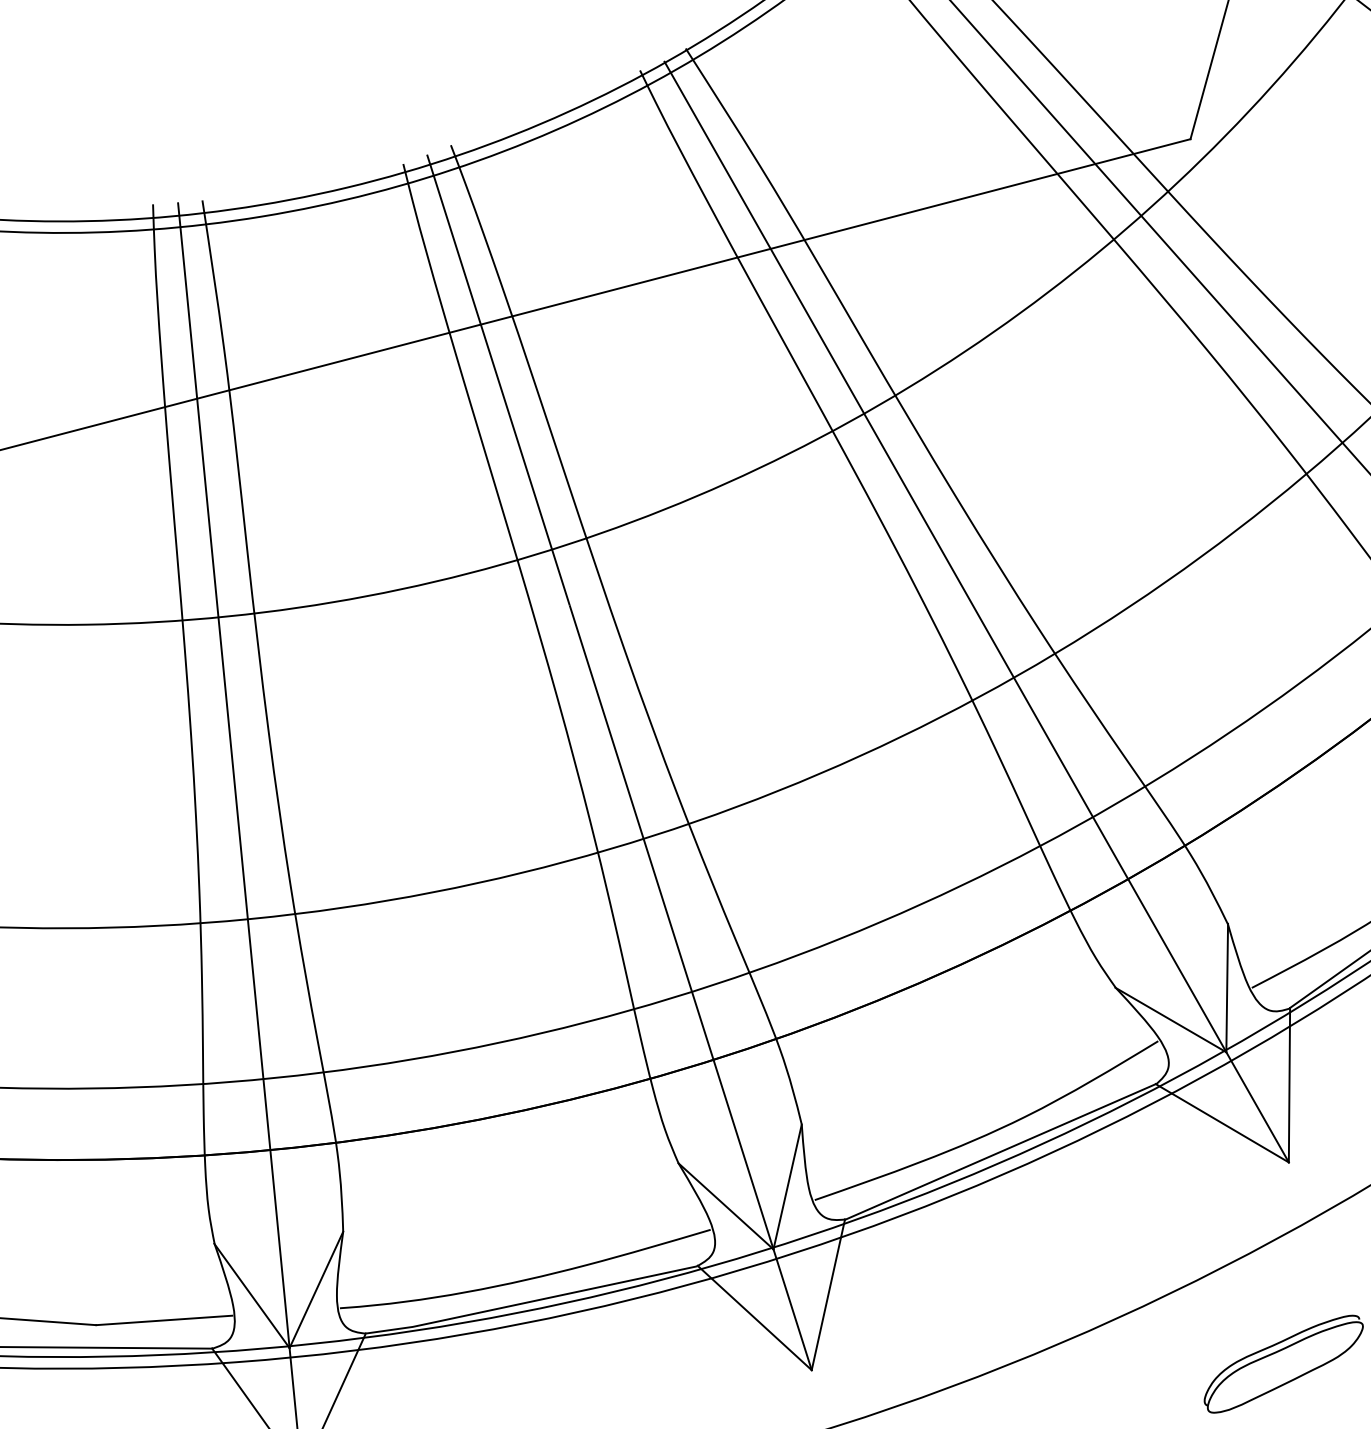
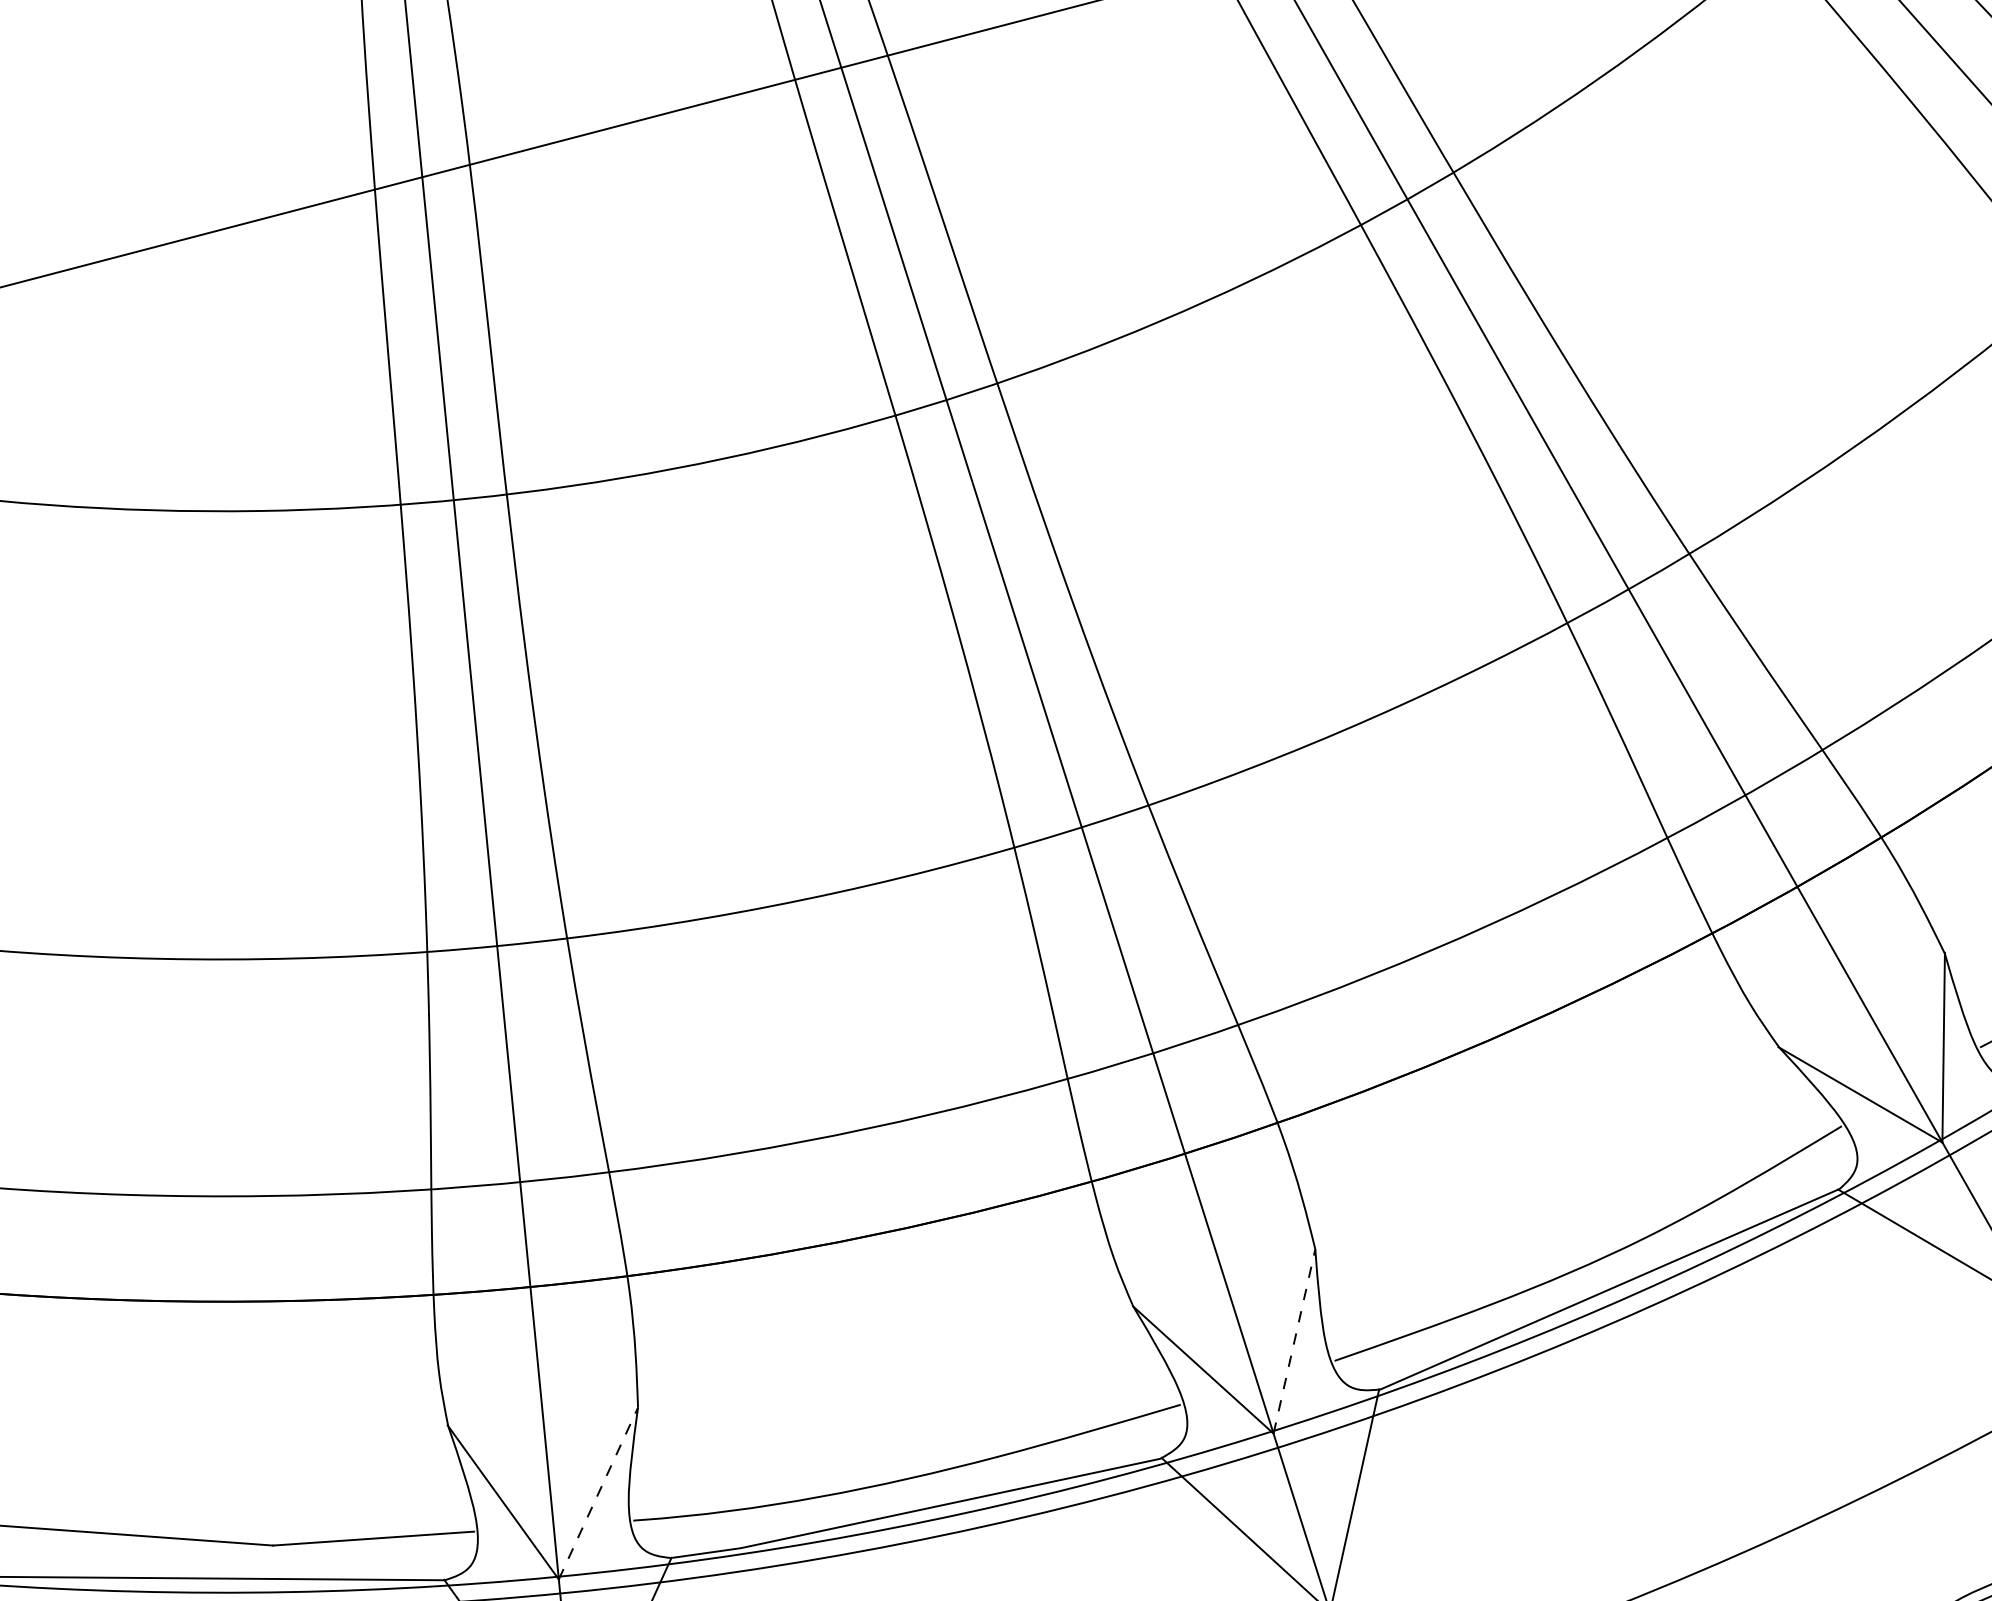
line: (787, 1186) -> (1294, 1340), solid -> dashed
line: (316, 1289) -> (598, 1492), solid -> dashed

